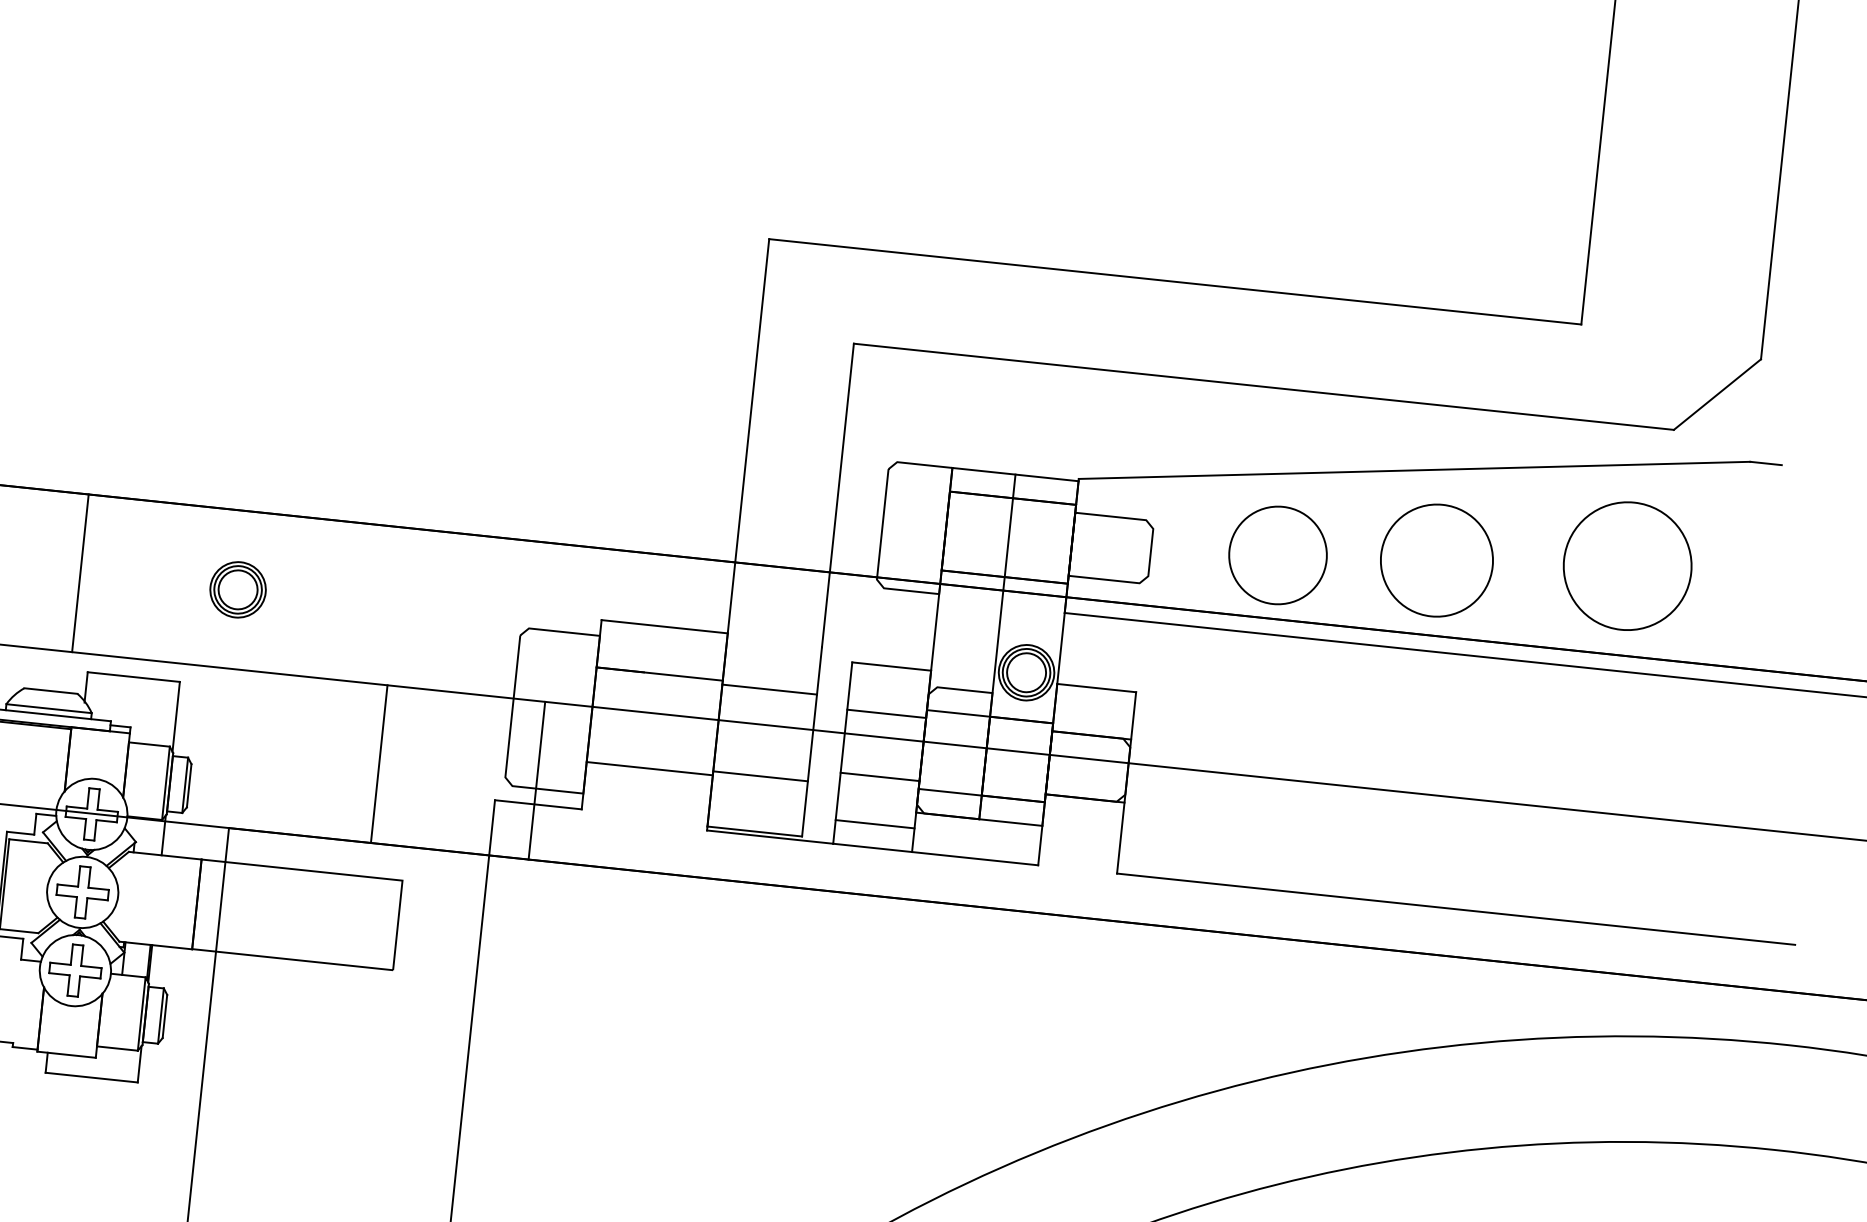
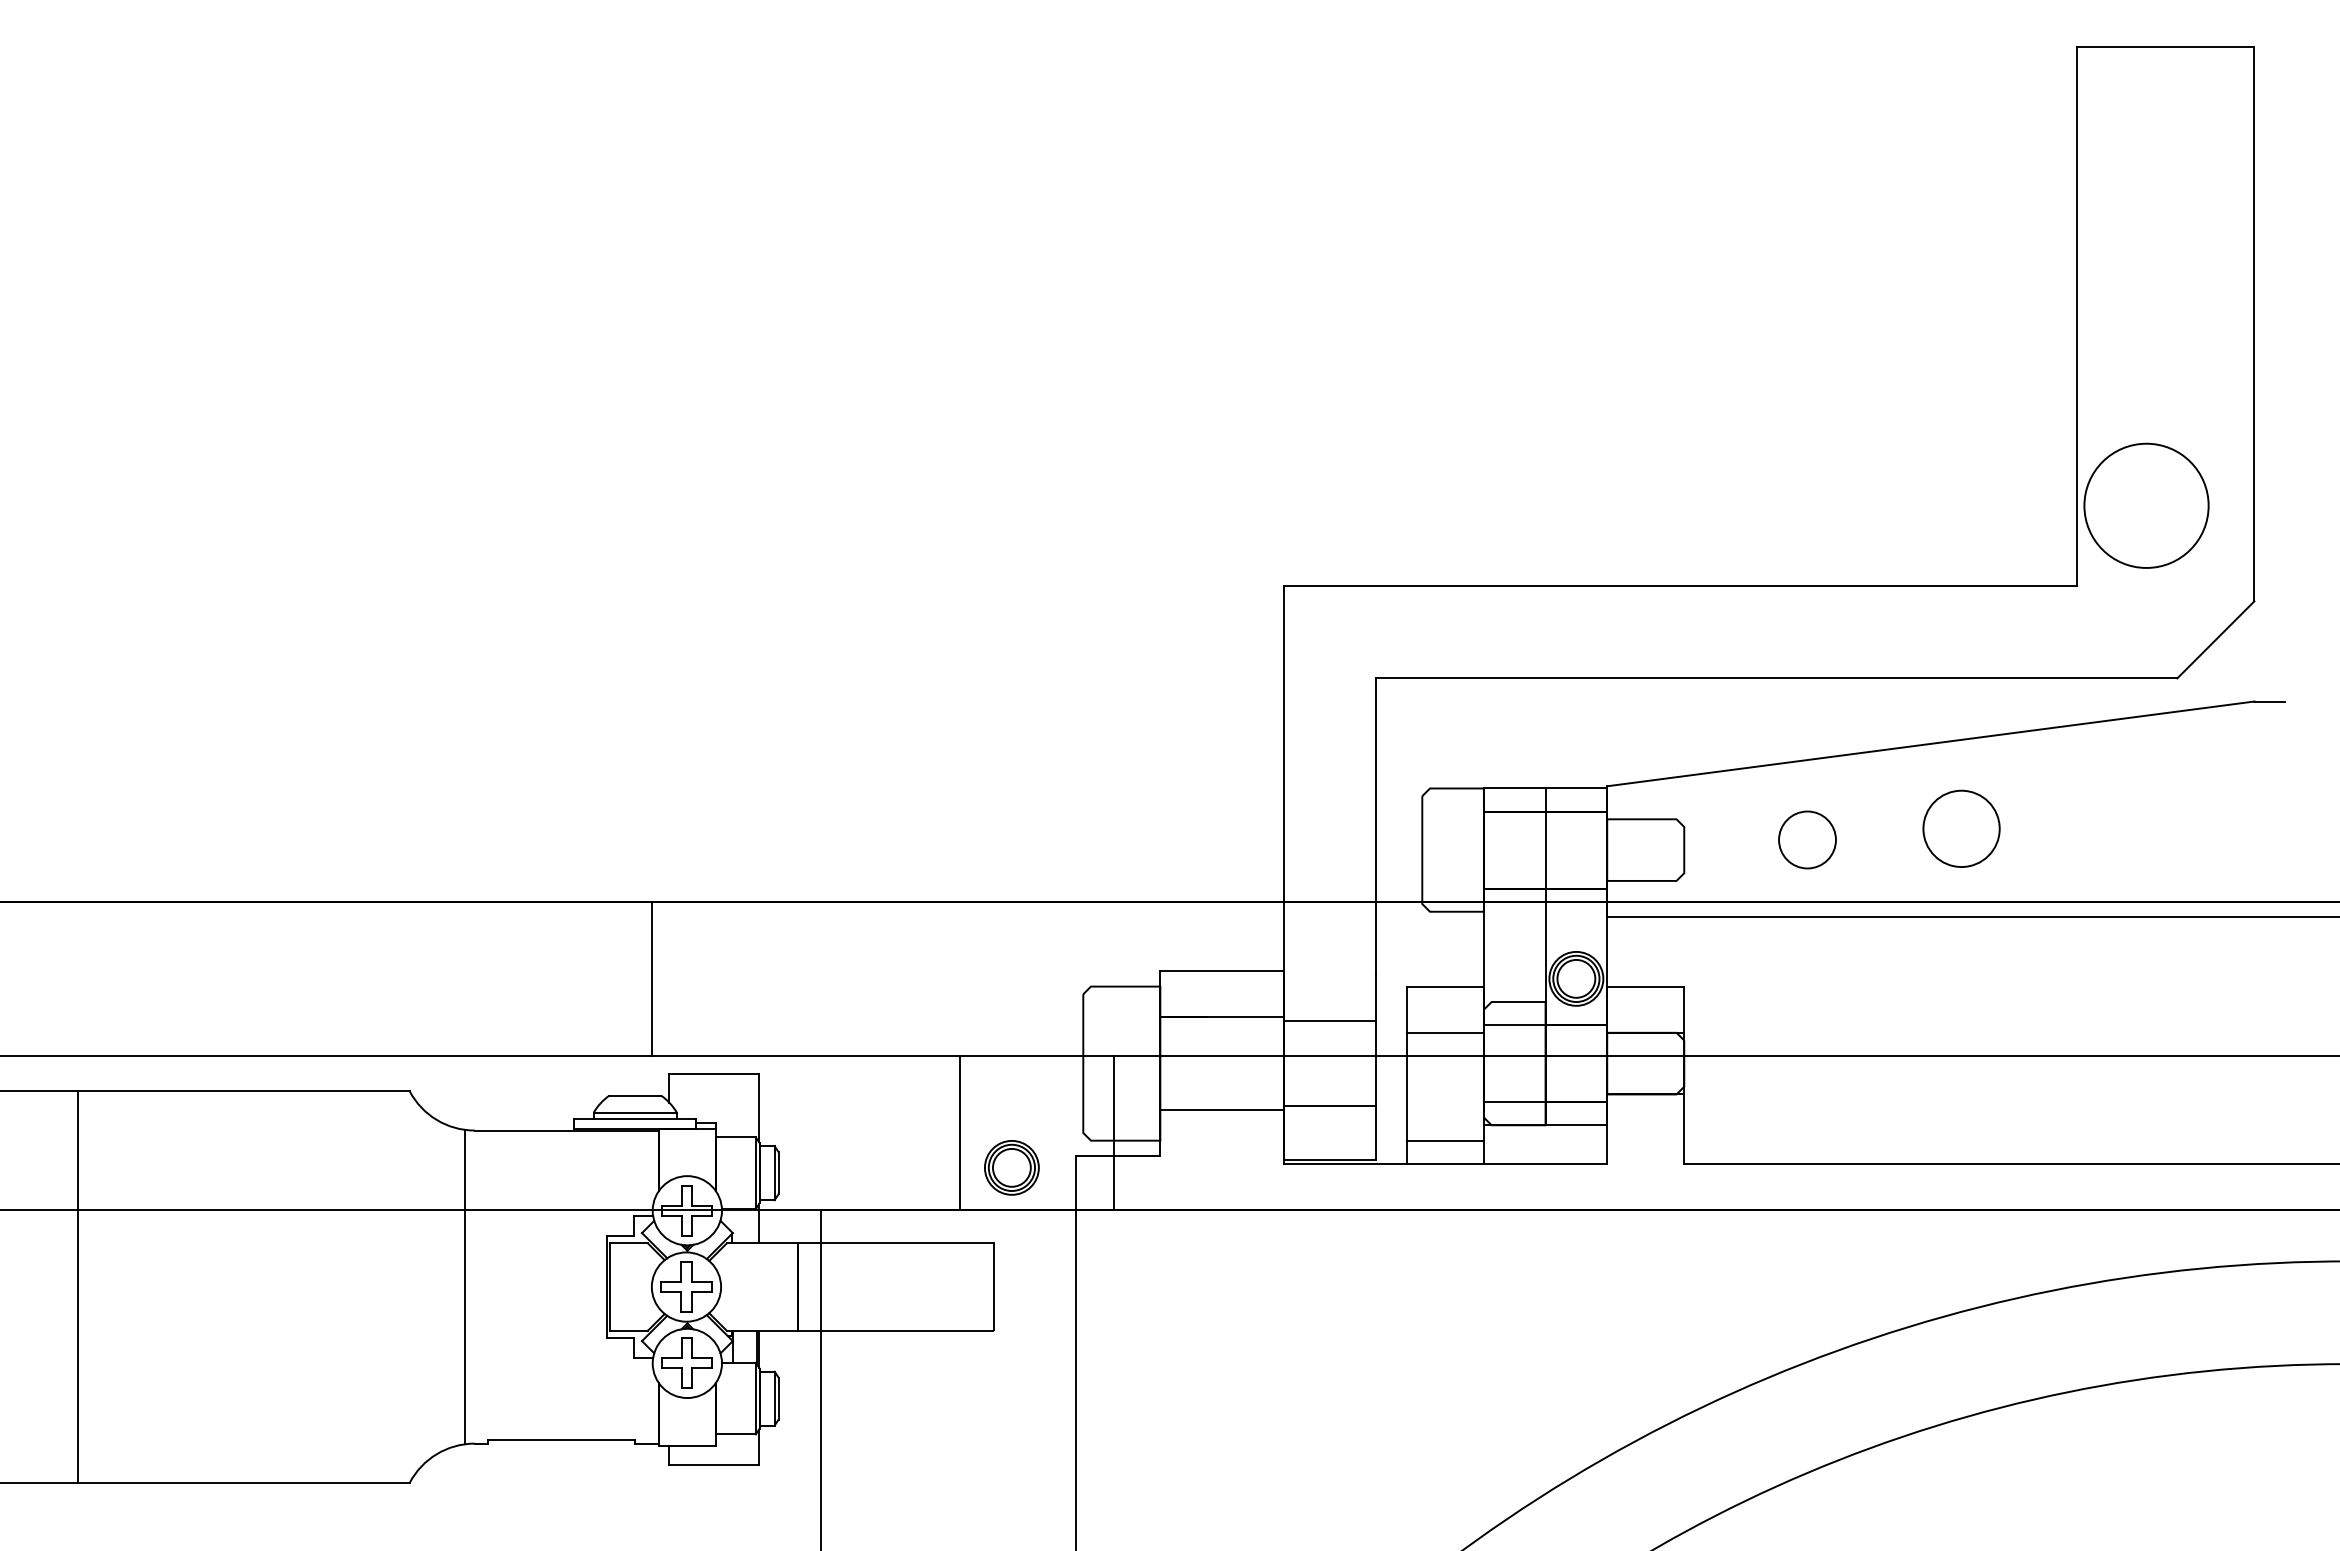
circle: (1278, 554) -> (1807, 839), size x0.6
circle: (1436, 560) -> (1961, 828), size x0.7
circle: (1627, 565) -> (2146, 505), moved
part: (237, 589) -> (1011, 1167), moved
line: (879, 776) -> (1444, 1094), removed

